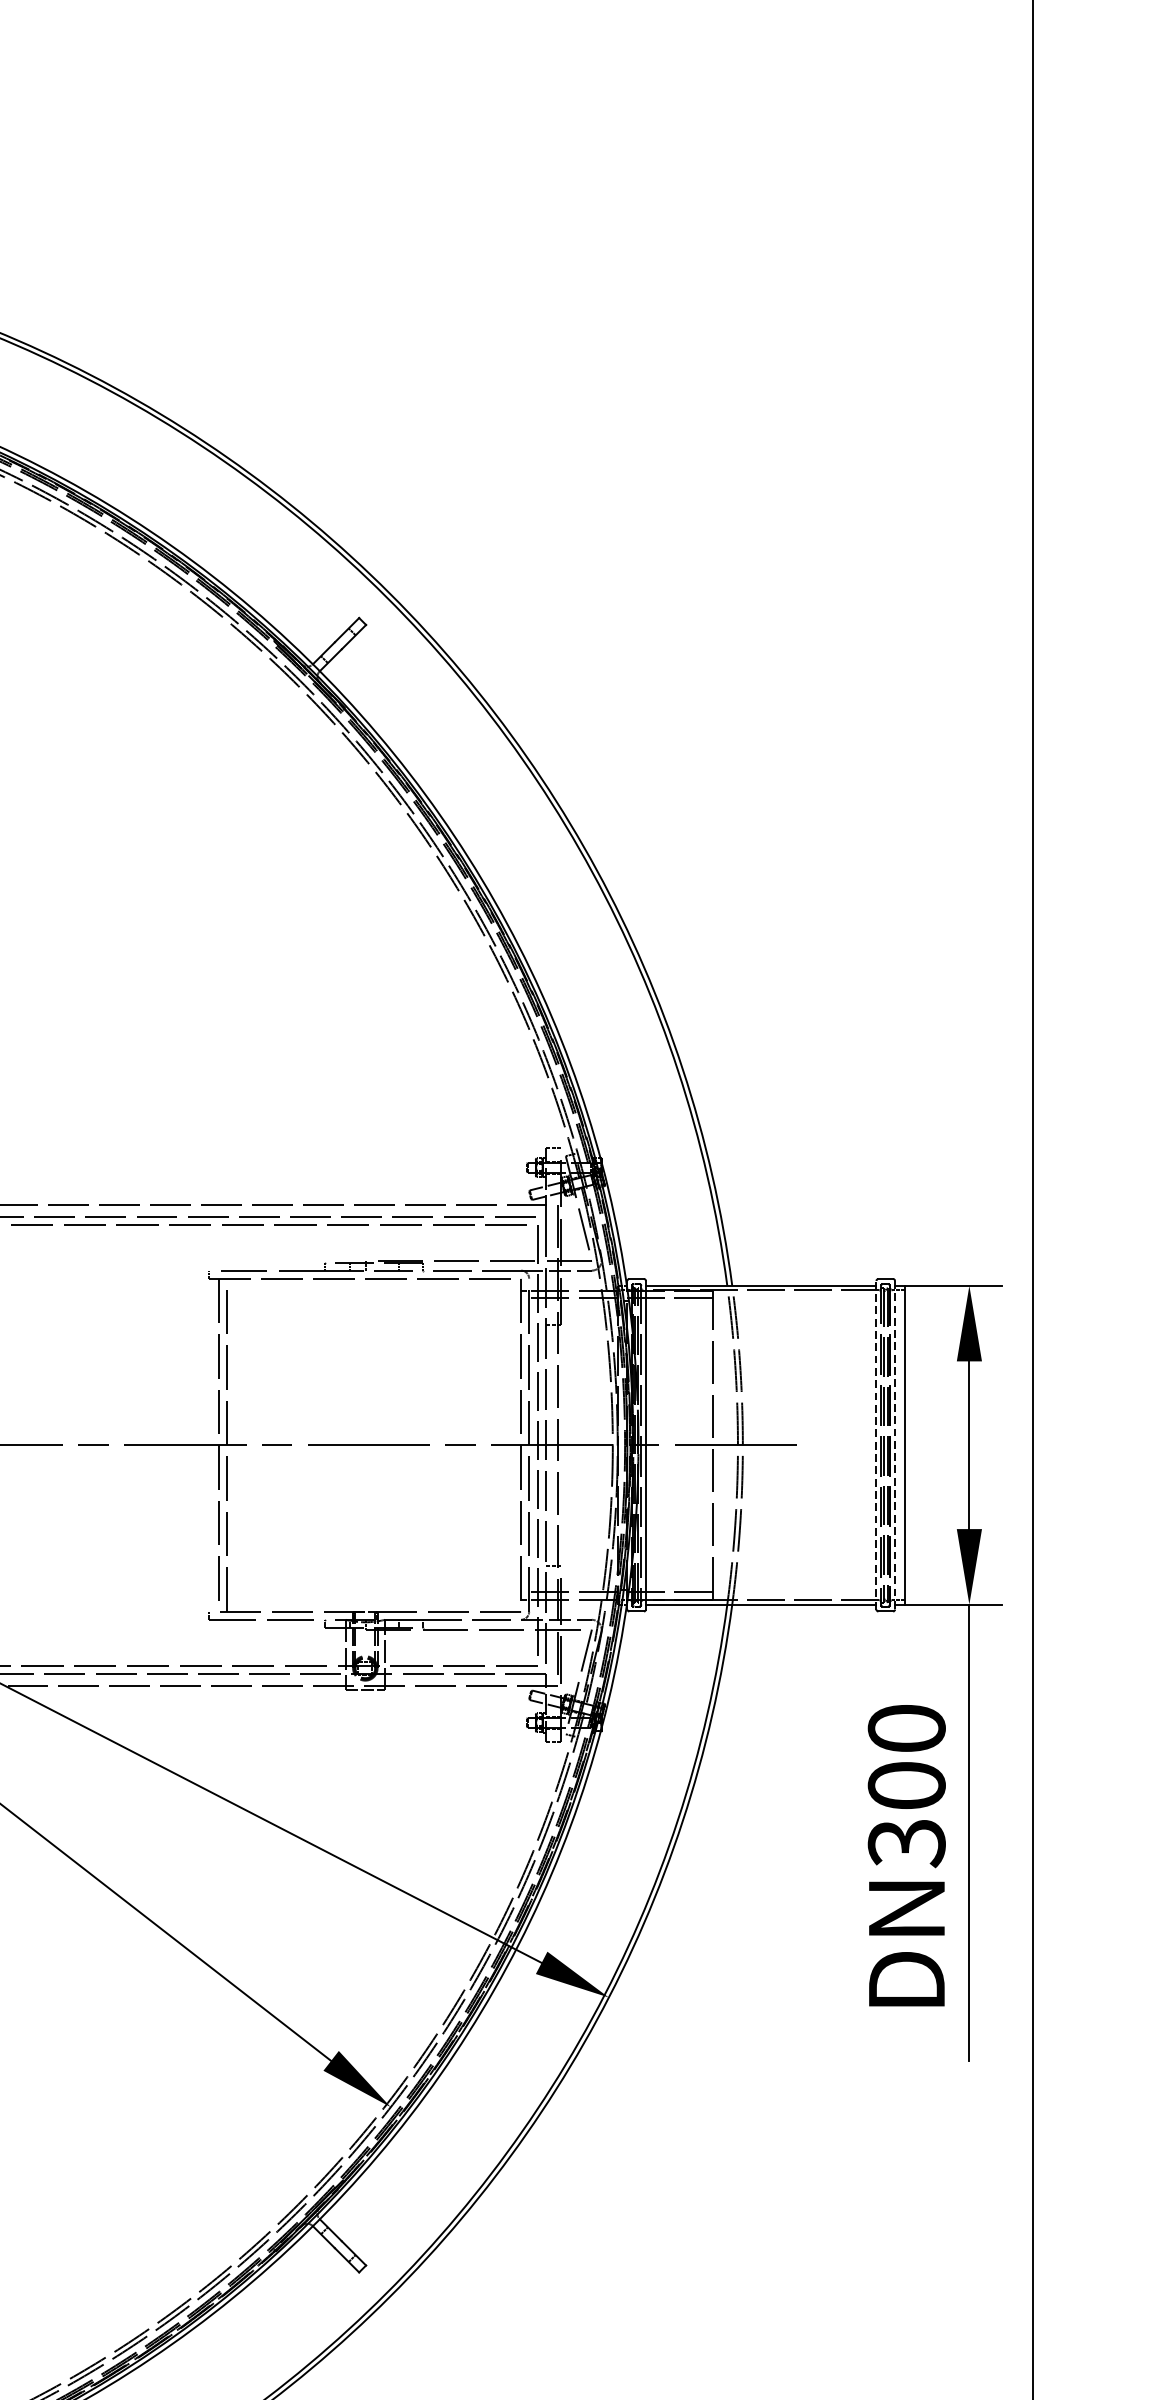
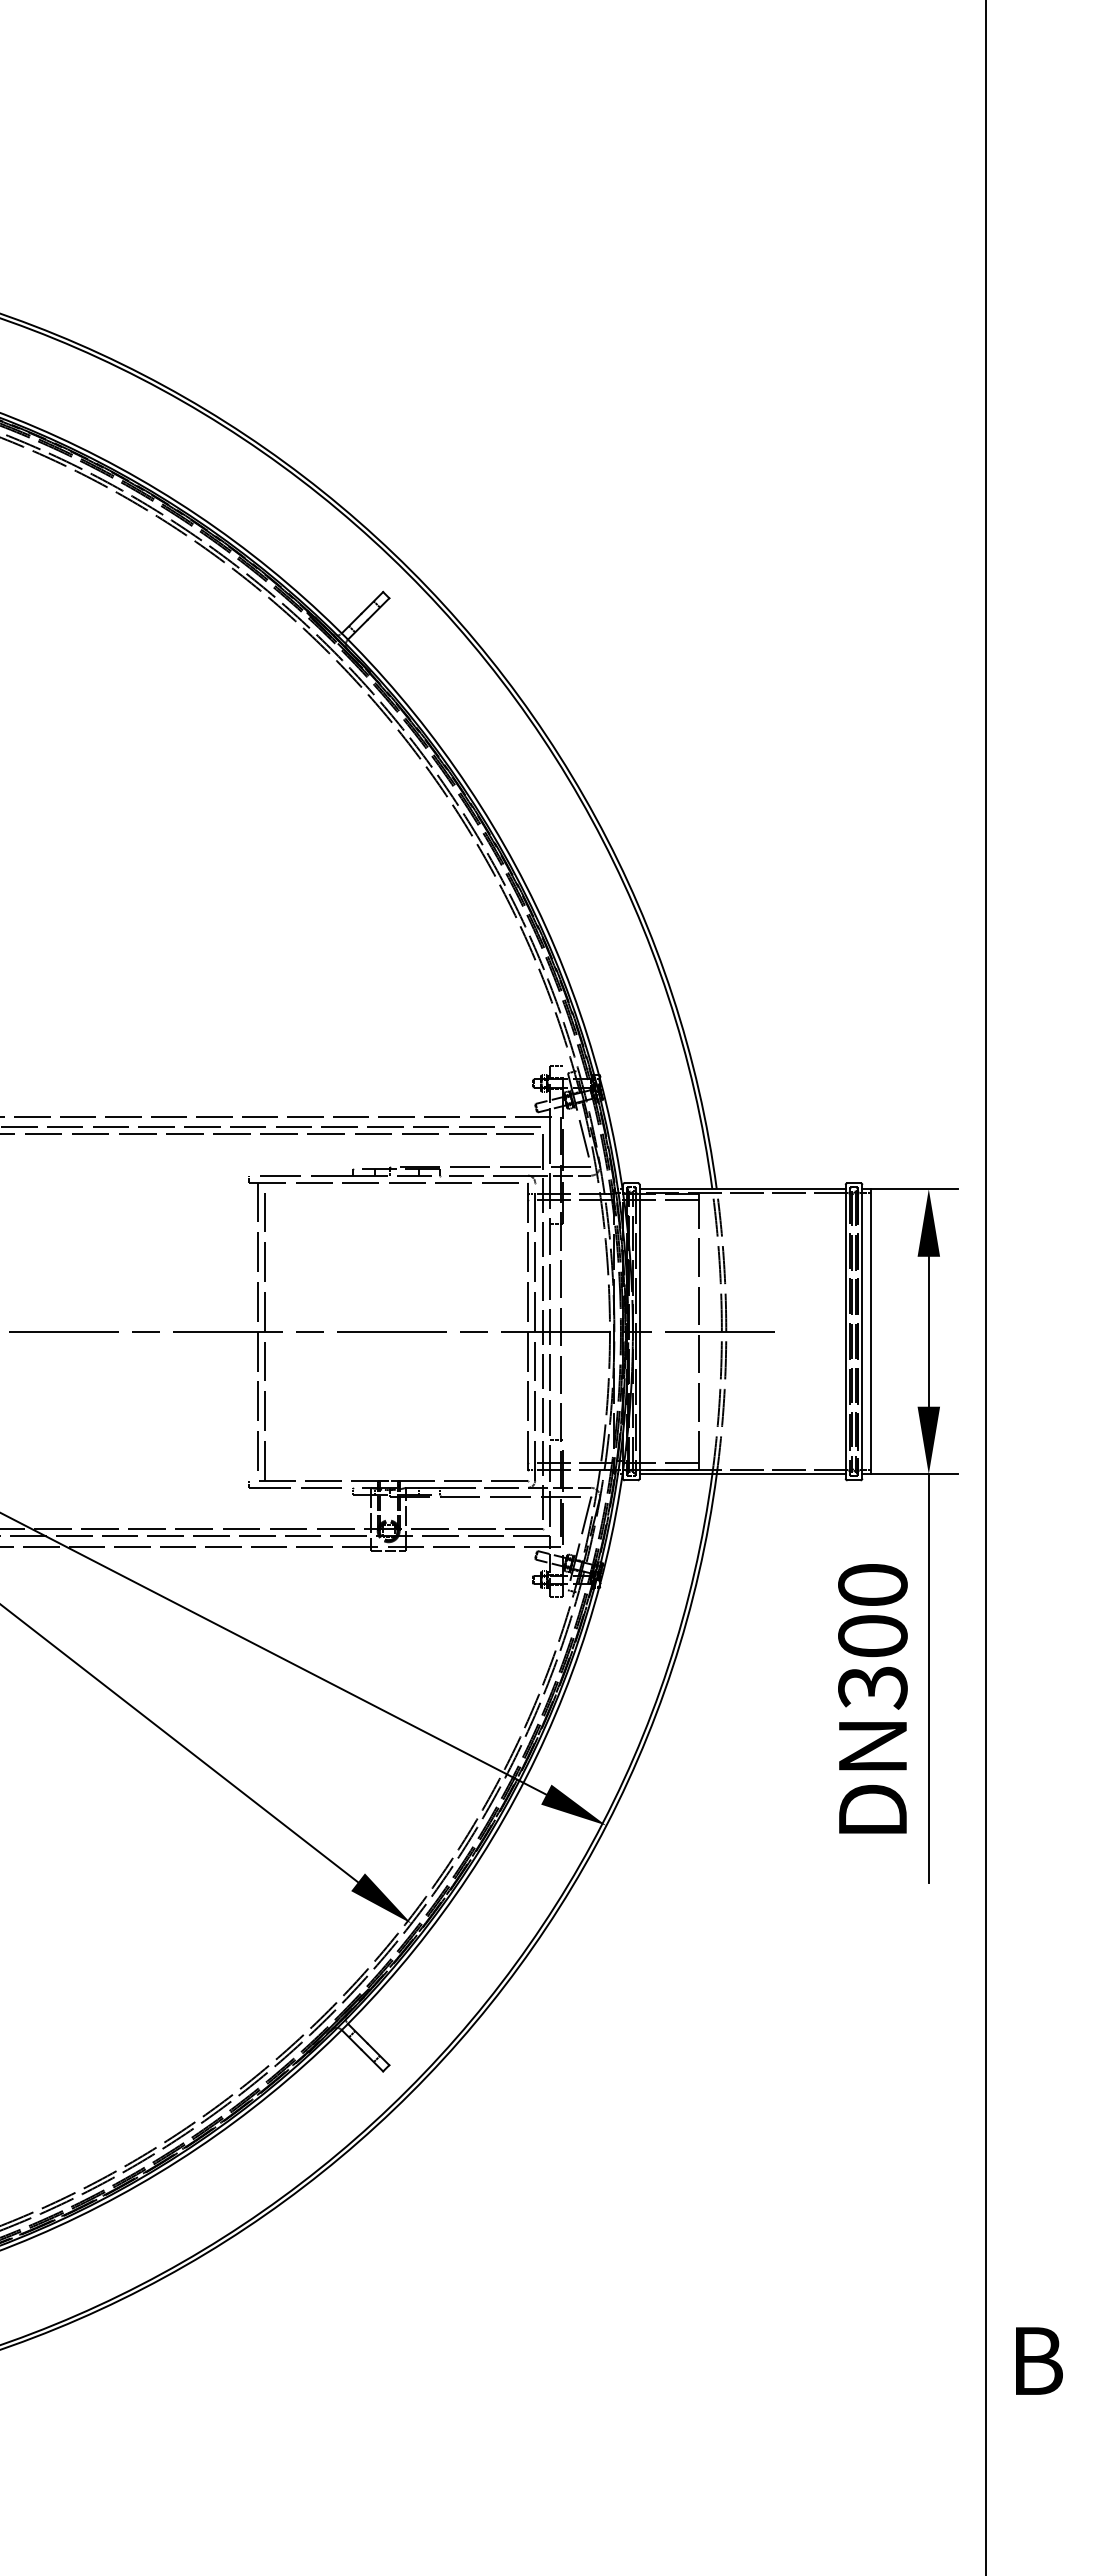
line: (876, 1444) -> (845, 1331), dashed -> solid
line: (895, 1444) -> (862, 1331), dashed -> solid

